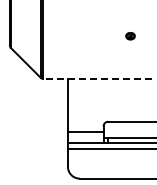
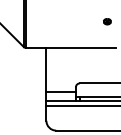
part: (130, 36) -> (107, 21), moved
line: (97, 78) -> (70, 47), dashed -> solid

